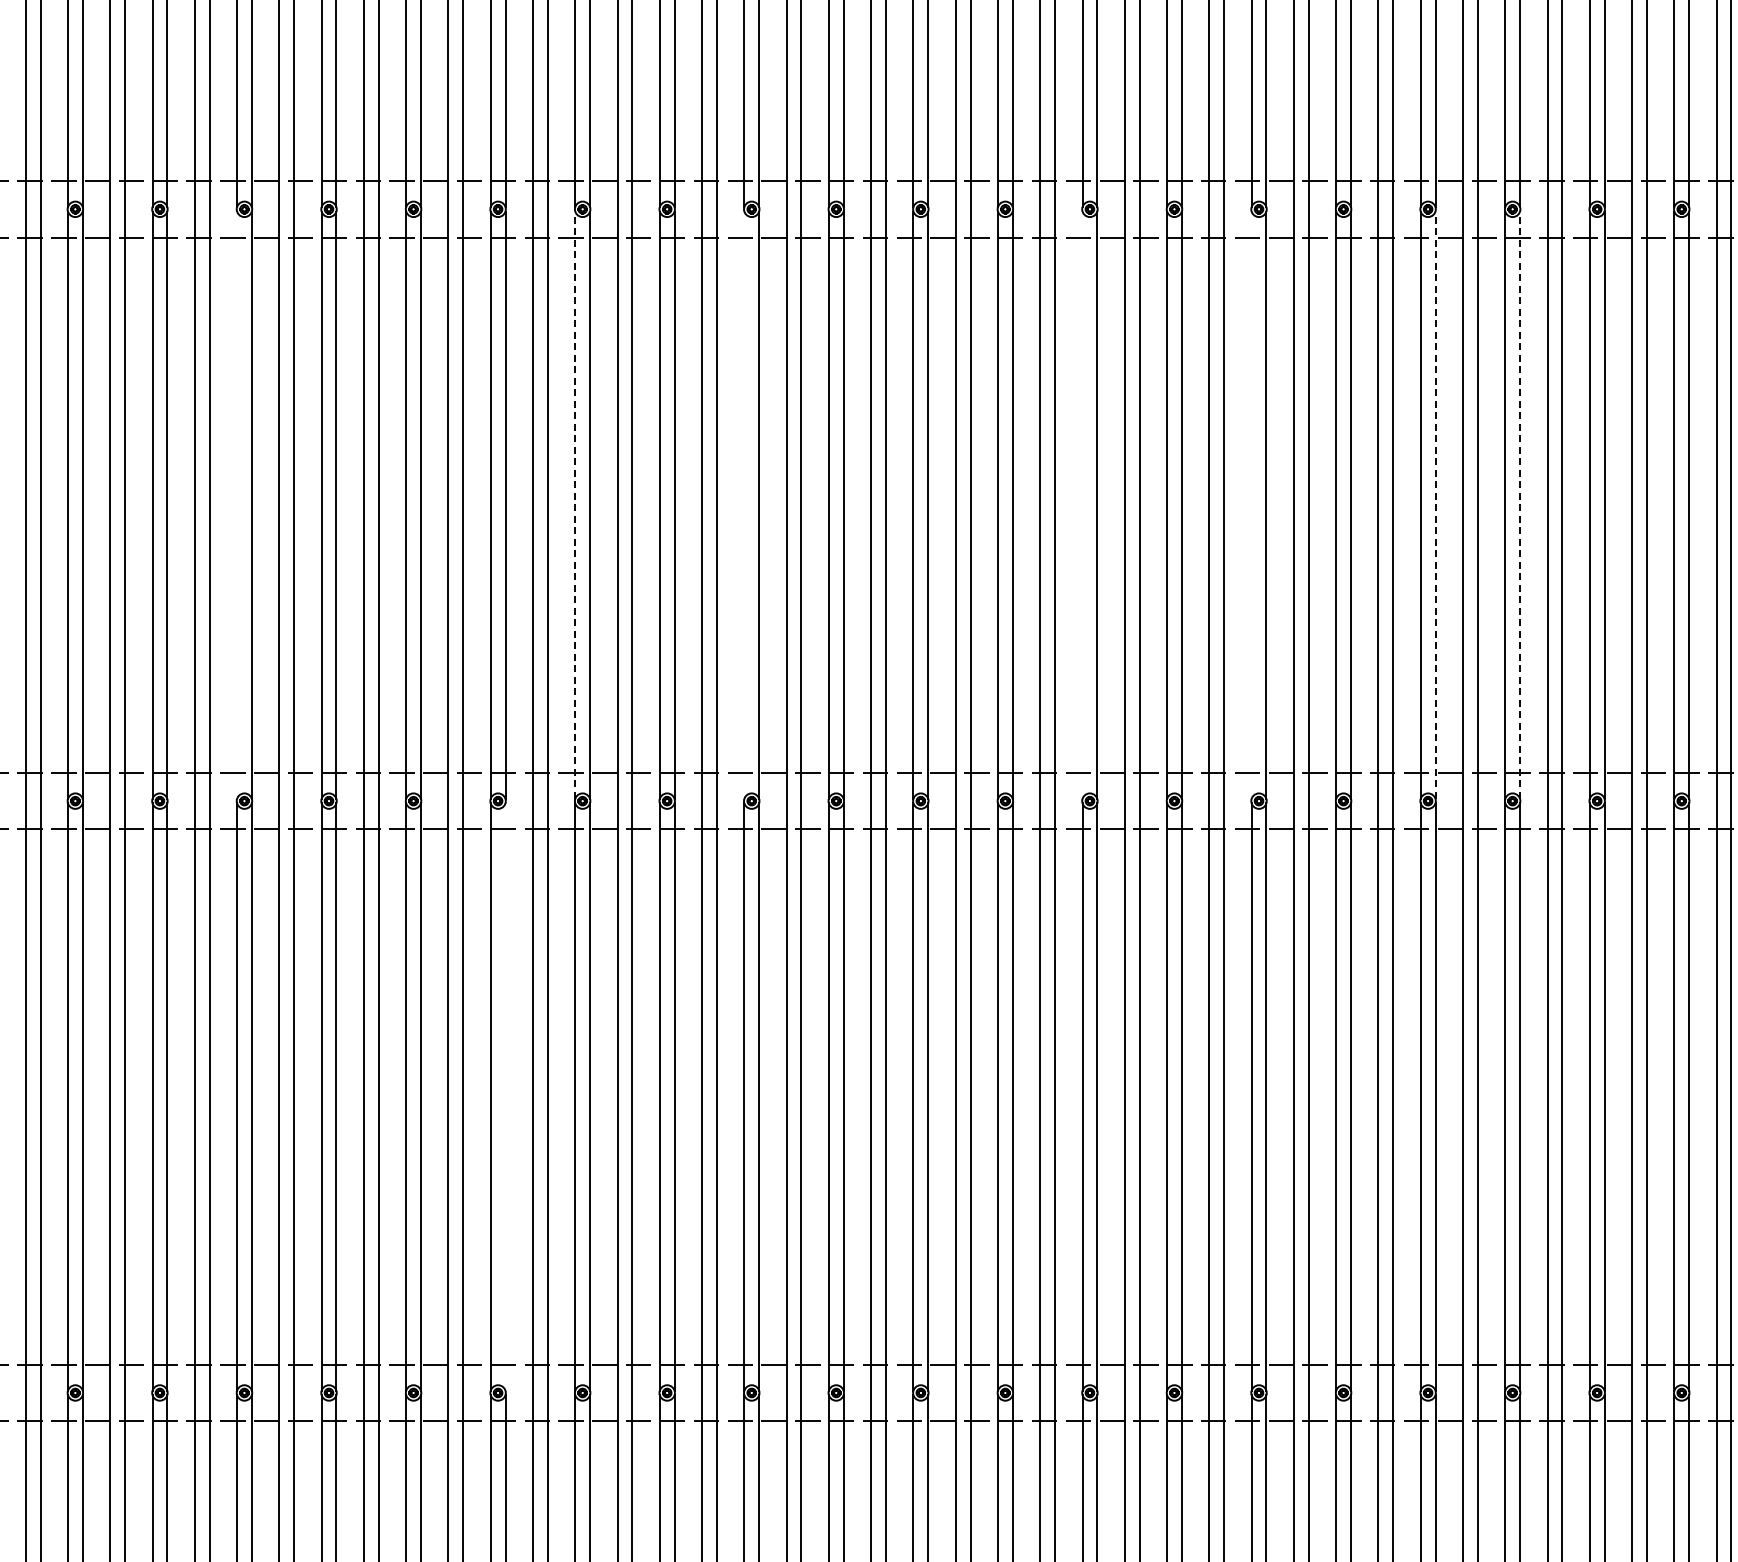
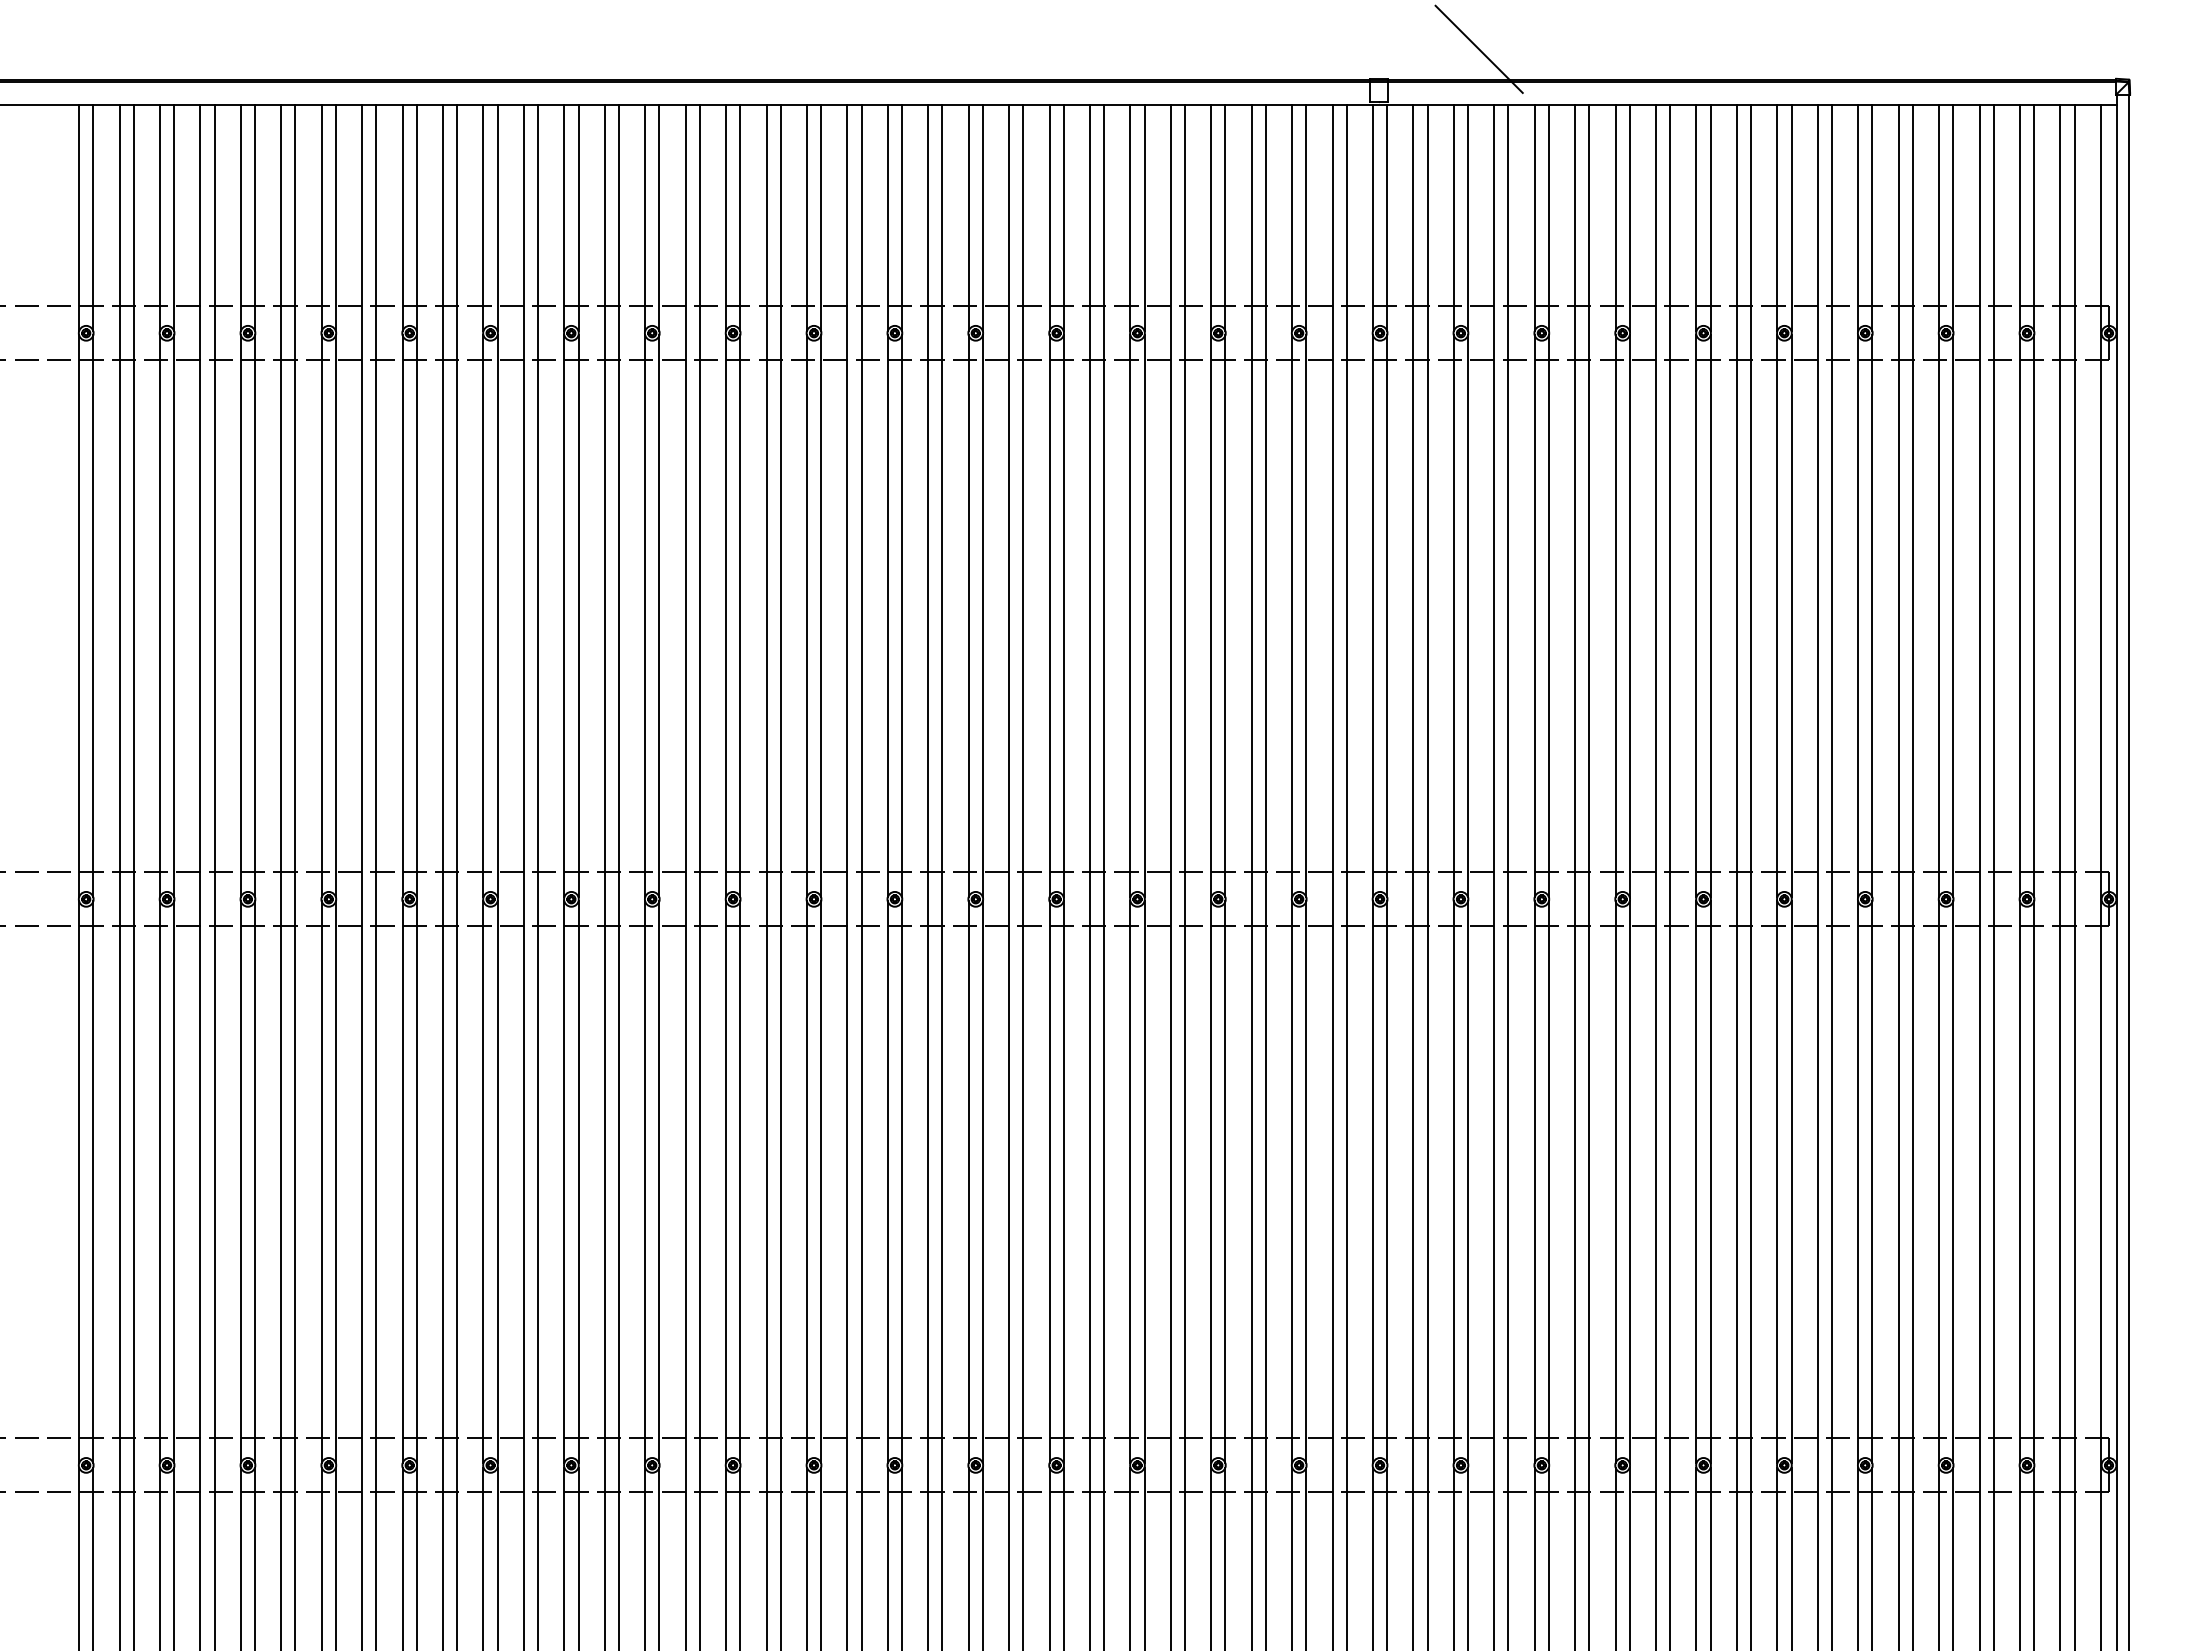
line: (237, 505) -> (483, 616), added
line: (574, 505) -> (806, 616), dashed -> solid
line: (744, 505) -> (968, 616), added
line: (1082, 505) -> (1292, 616), added
line: (1251, 505) -> (1453, 616), added
line: (1435, 505) -> (1629, 616), dashed -> solid
line: (1519, 505) -> (1710, 616), dashed -> solid
line: (505, 1097) -> (740, 1182), added

